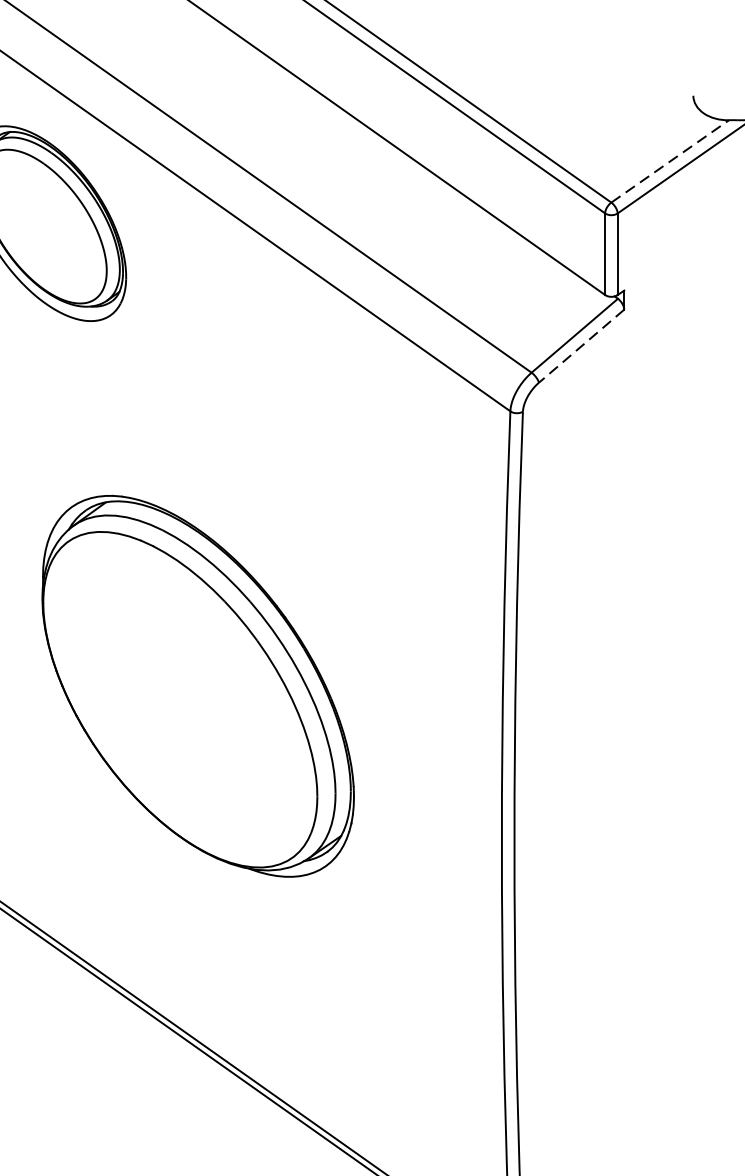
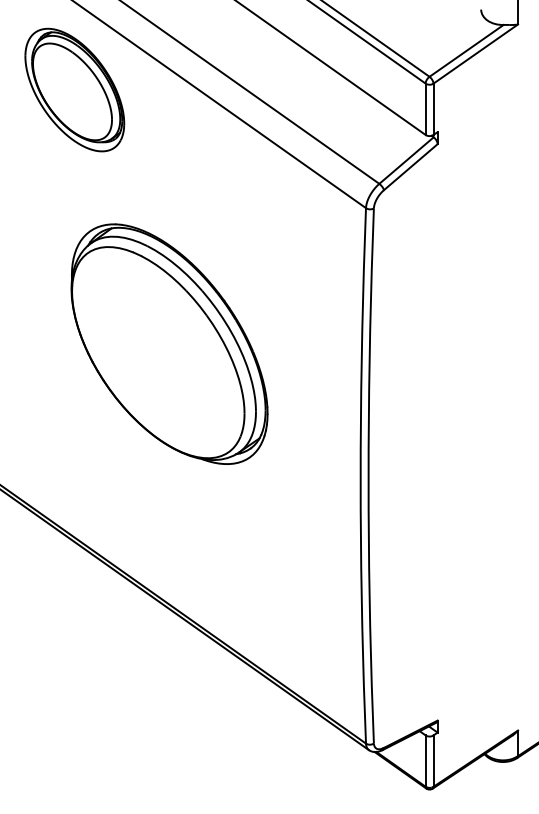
line: (670, 160) -> (466, 50), dashed -> solid
line: (581, 346) -> (410, 167), dashed -> solid
part: (198, 685) -> (169, 343), moved

